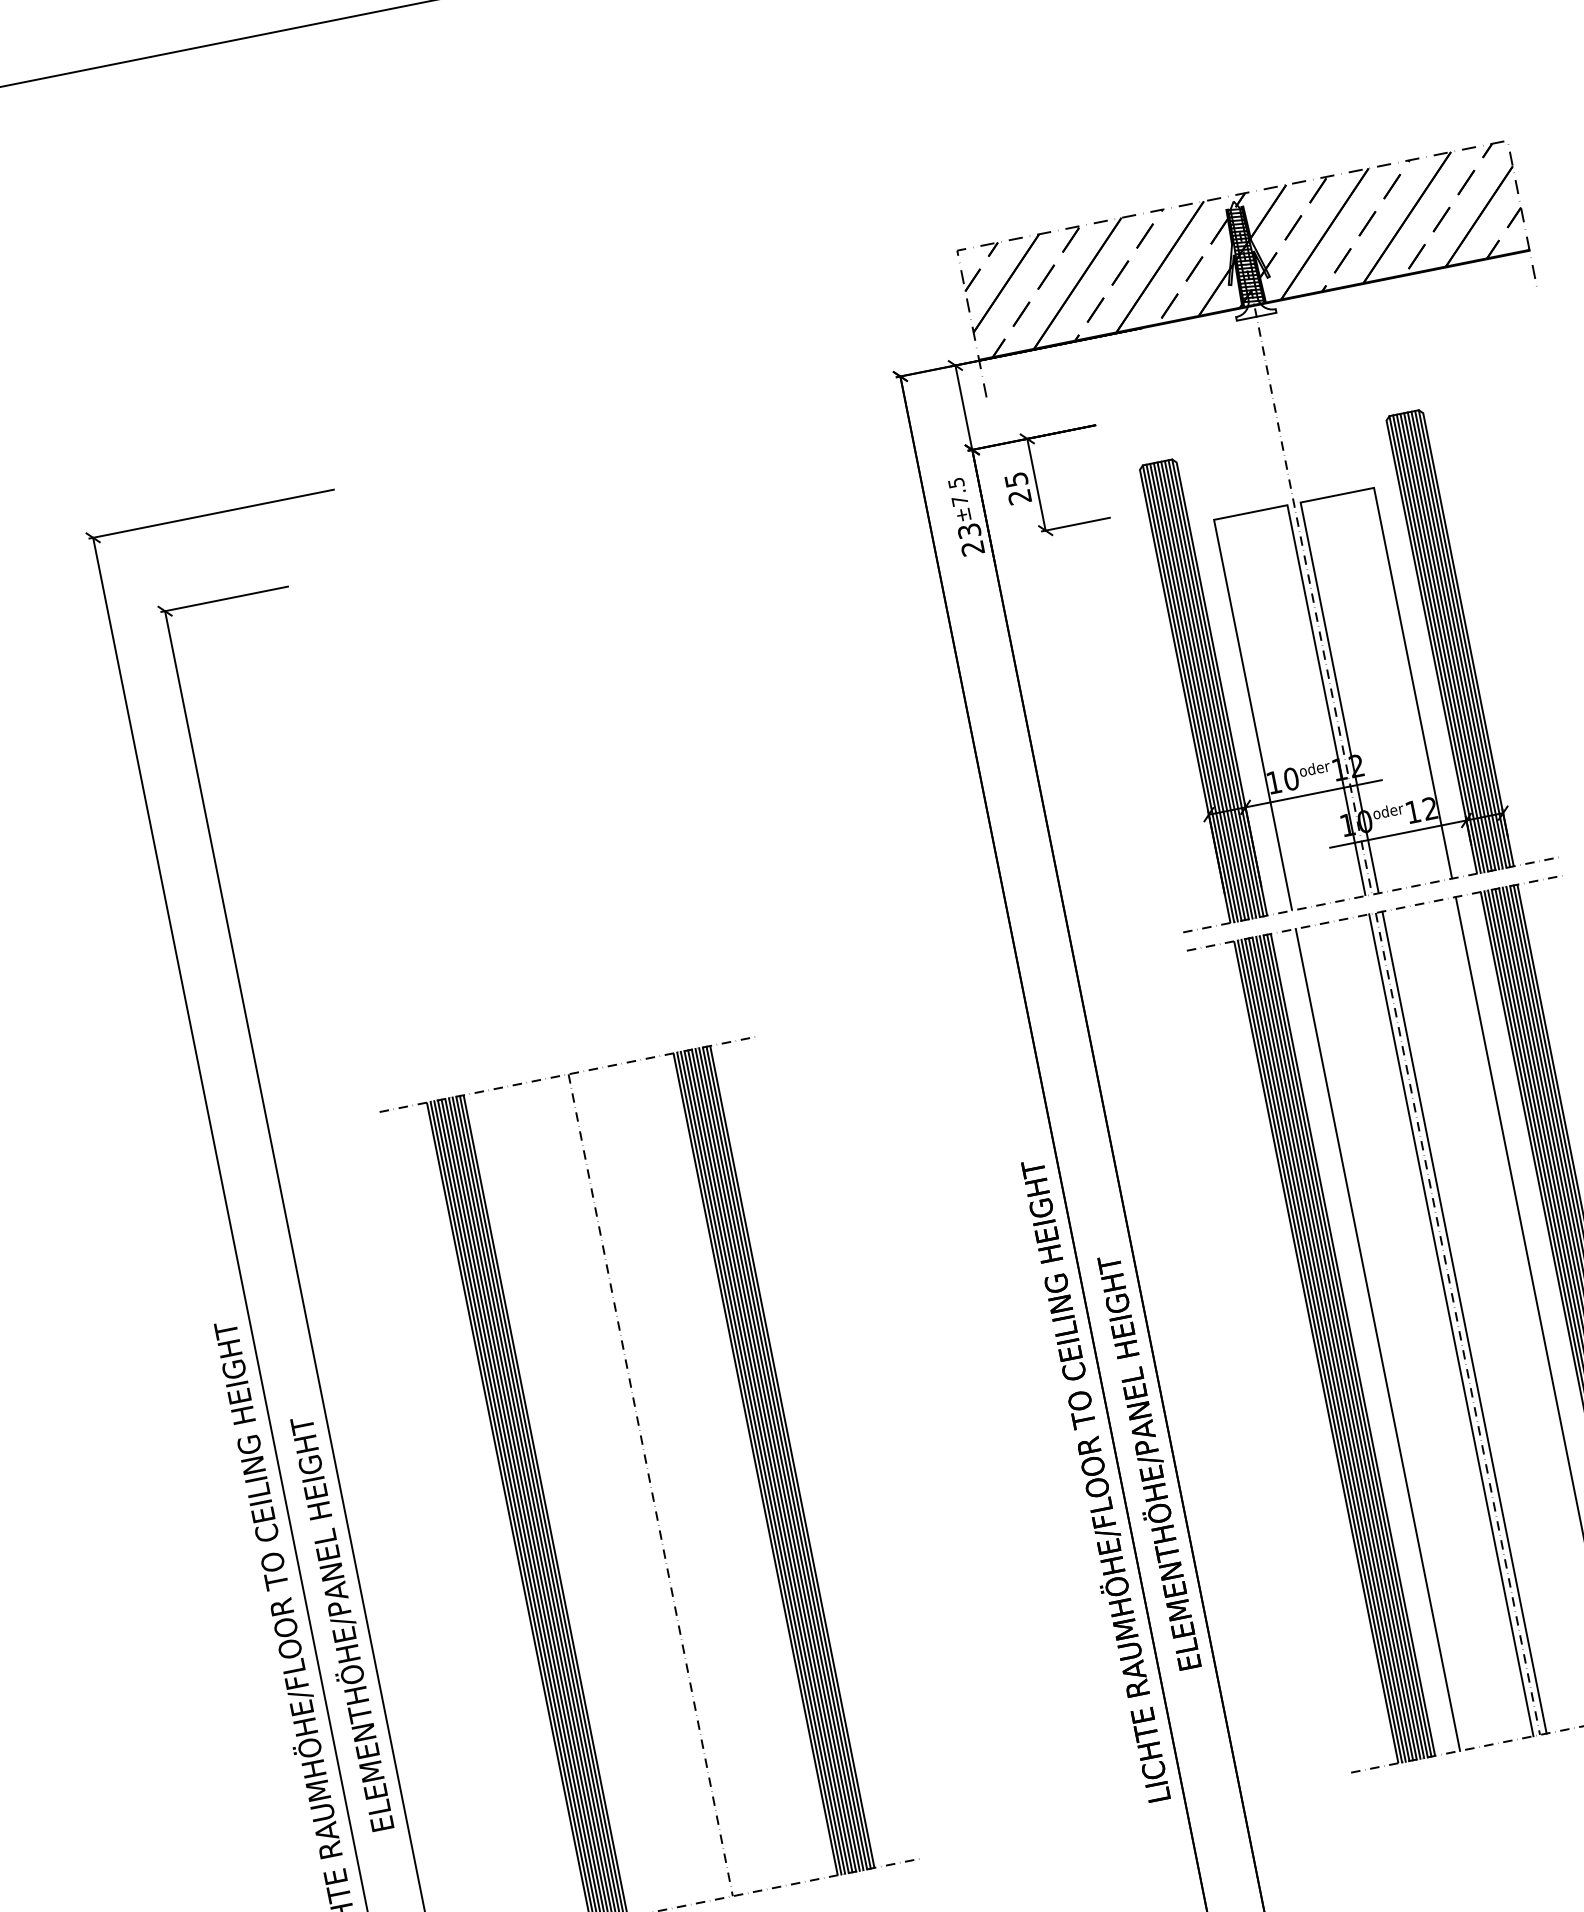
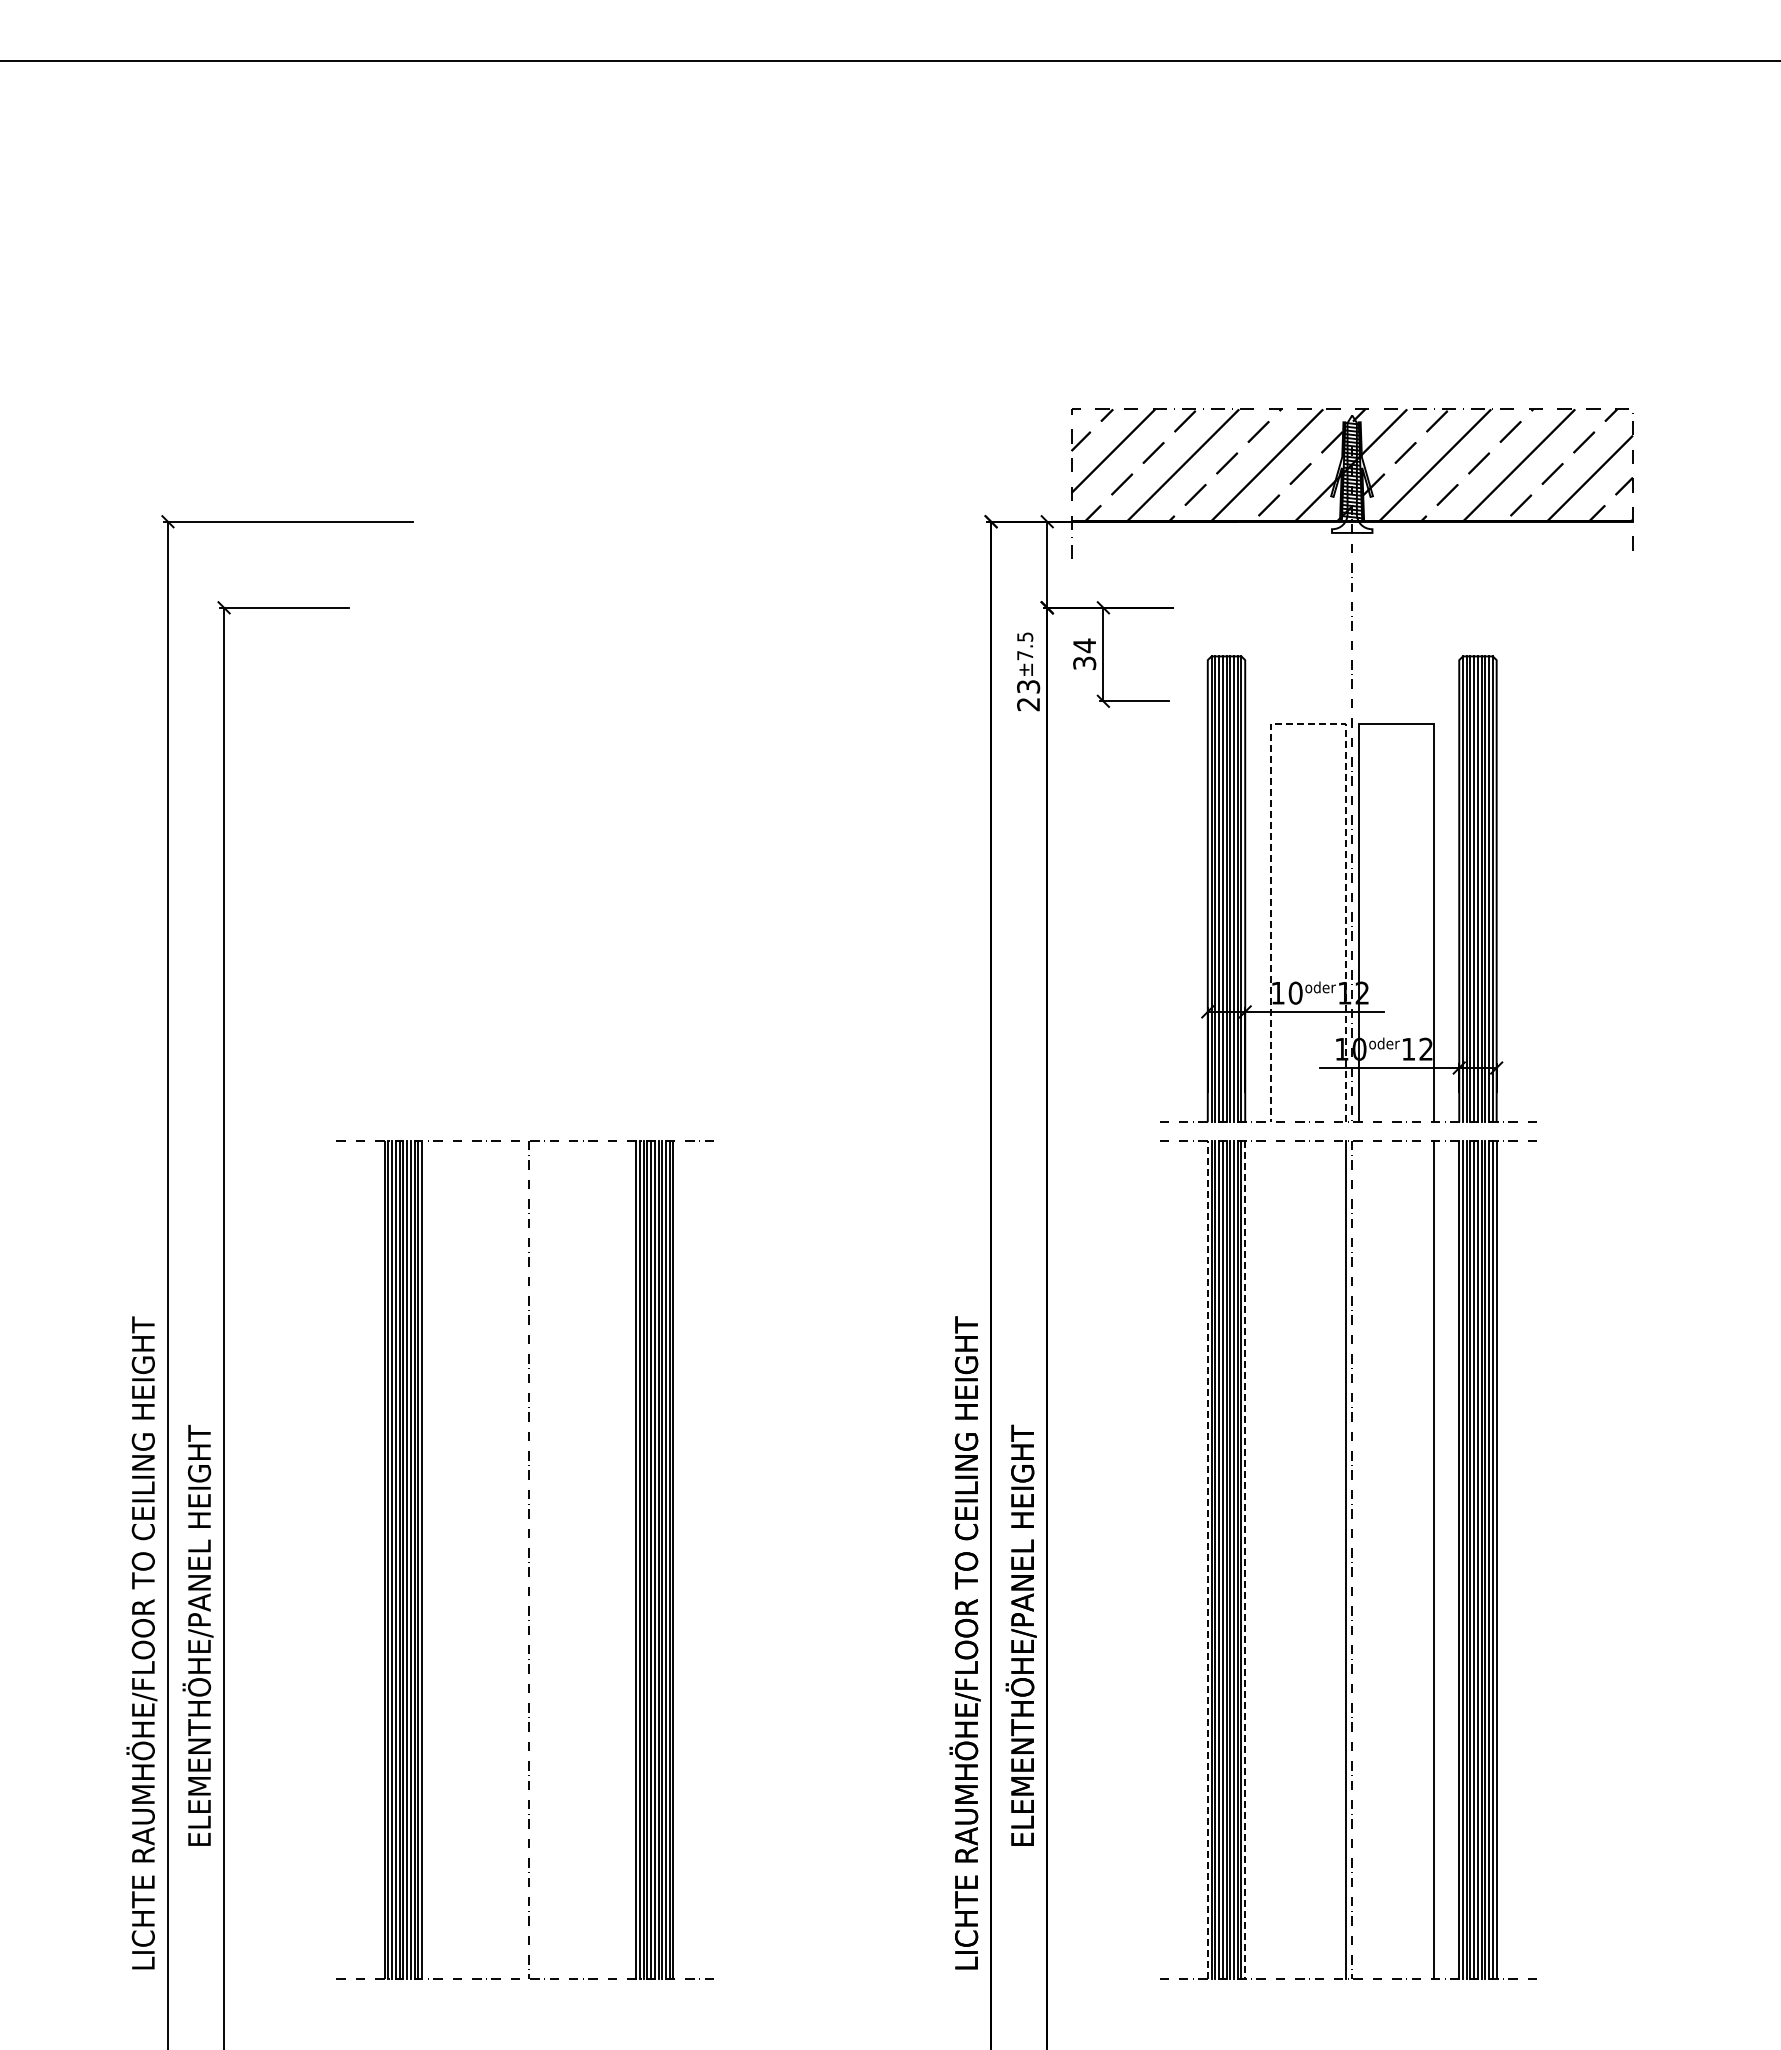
text: (1017, 488) -> (1084, 654), 25 -> 34
line: (1250, 512) -> (1307, 723), solid -> dashed
line: (1464, 1323) -> (1358, 1560), removed
line: (1377, 1340) -> (1270, 1560), removed
line: (1353, 1345) -> (1245, 1560), solid -> dashed
line: (1315, 1351) -> (1207, 1559), solid -> dashed

